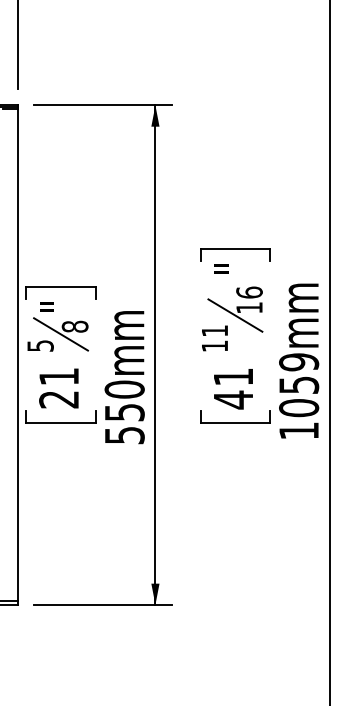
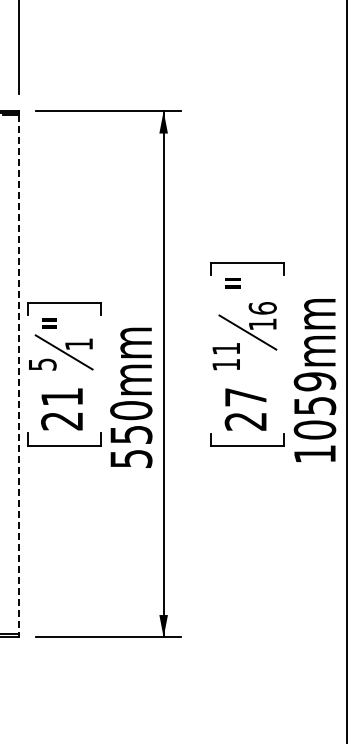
text: (75, 326) -> (79, 344), 8 -> 1
line: (17, 355) -> (18, 374), solid -> dashed
text: (233, 388) -> (245, 409), 41 -> 27

